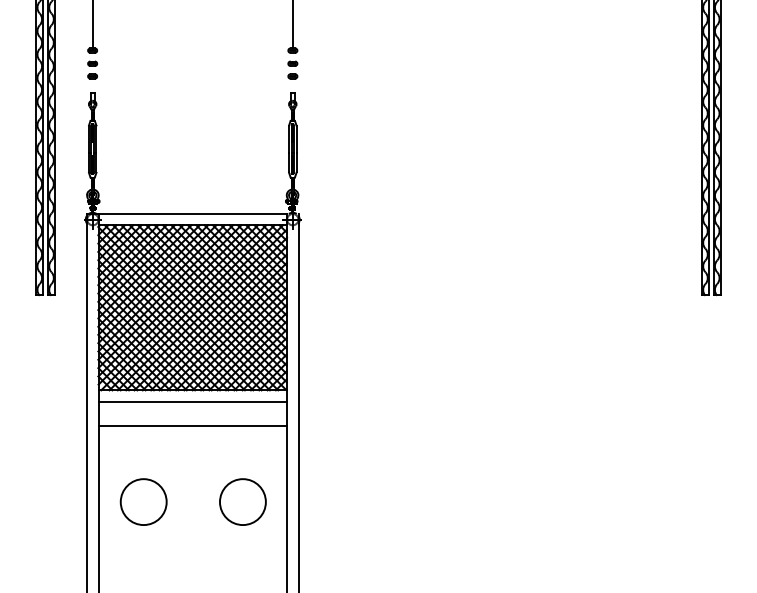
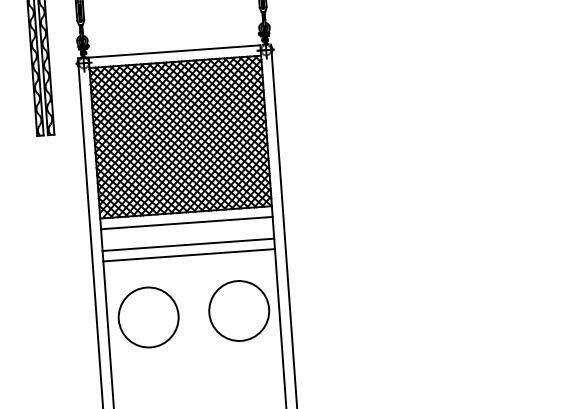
line: (192, 437) -> (189, 255), added
circle: (143, 501) -> (148, 316), size x1.43
circle: (242, 501) -> (238, 310), size x1.43

